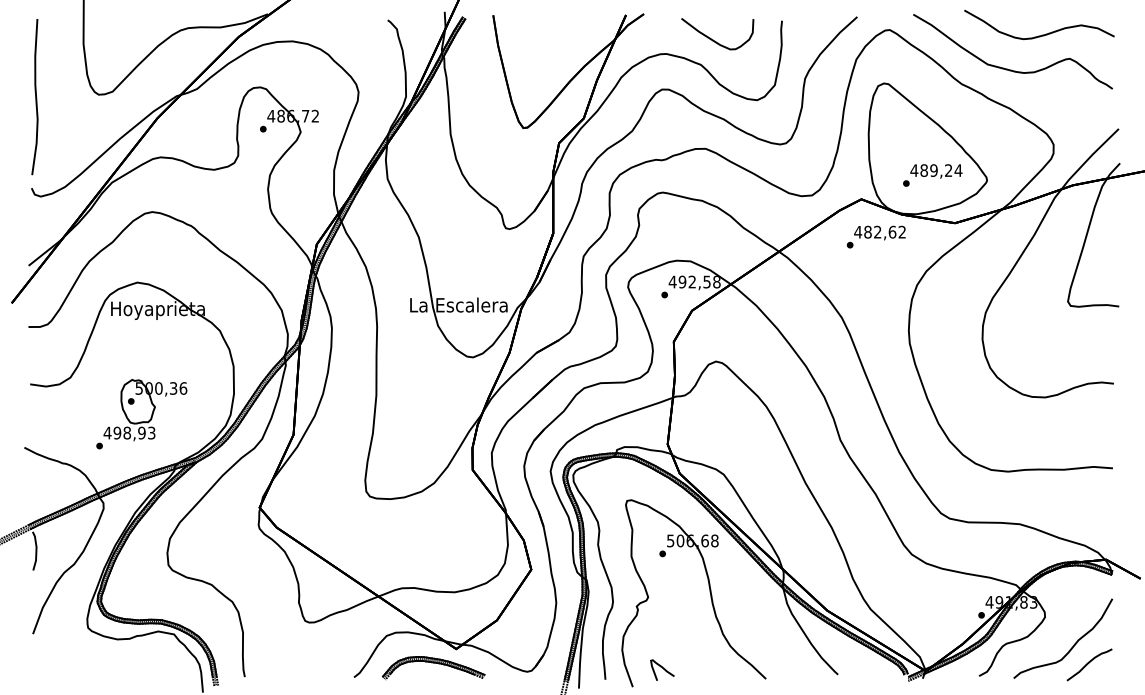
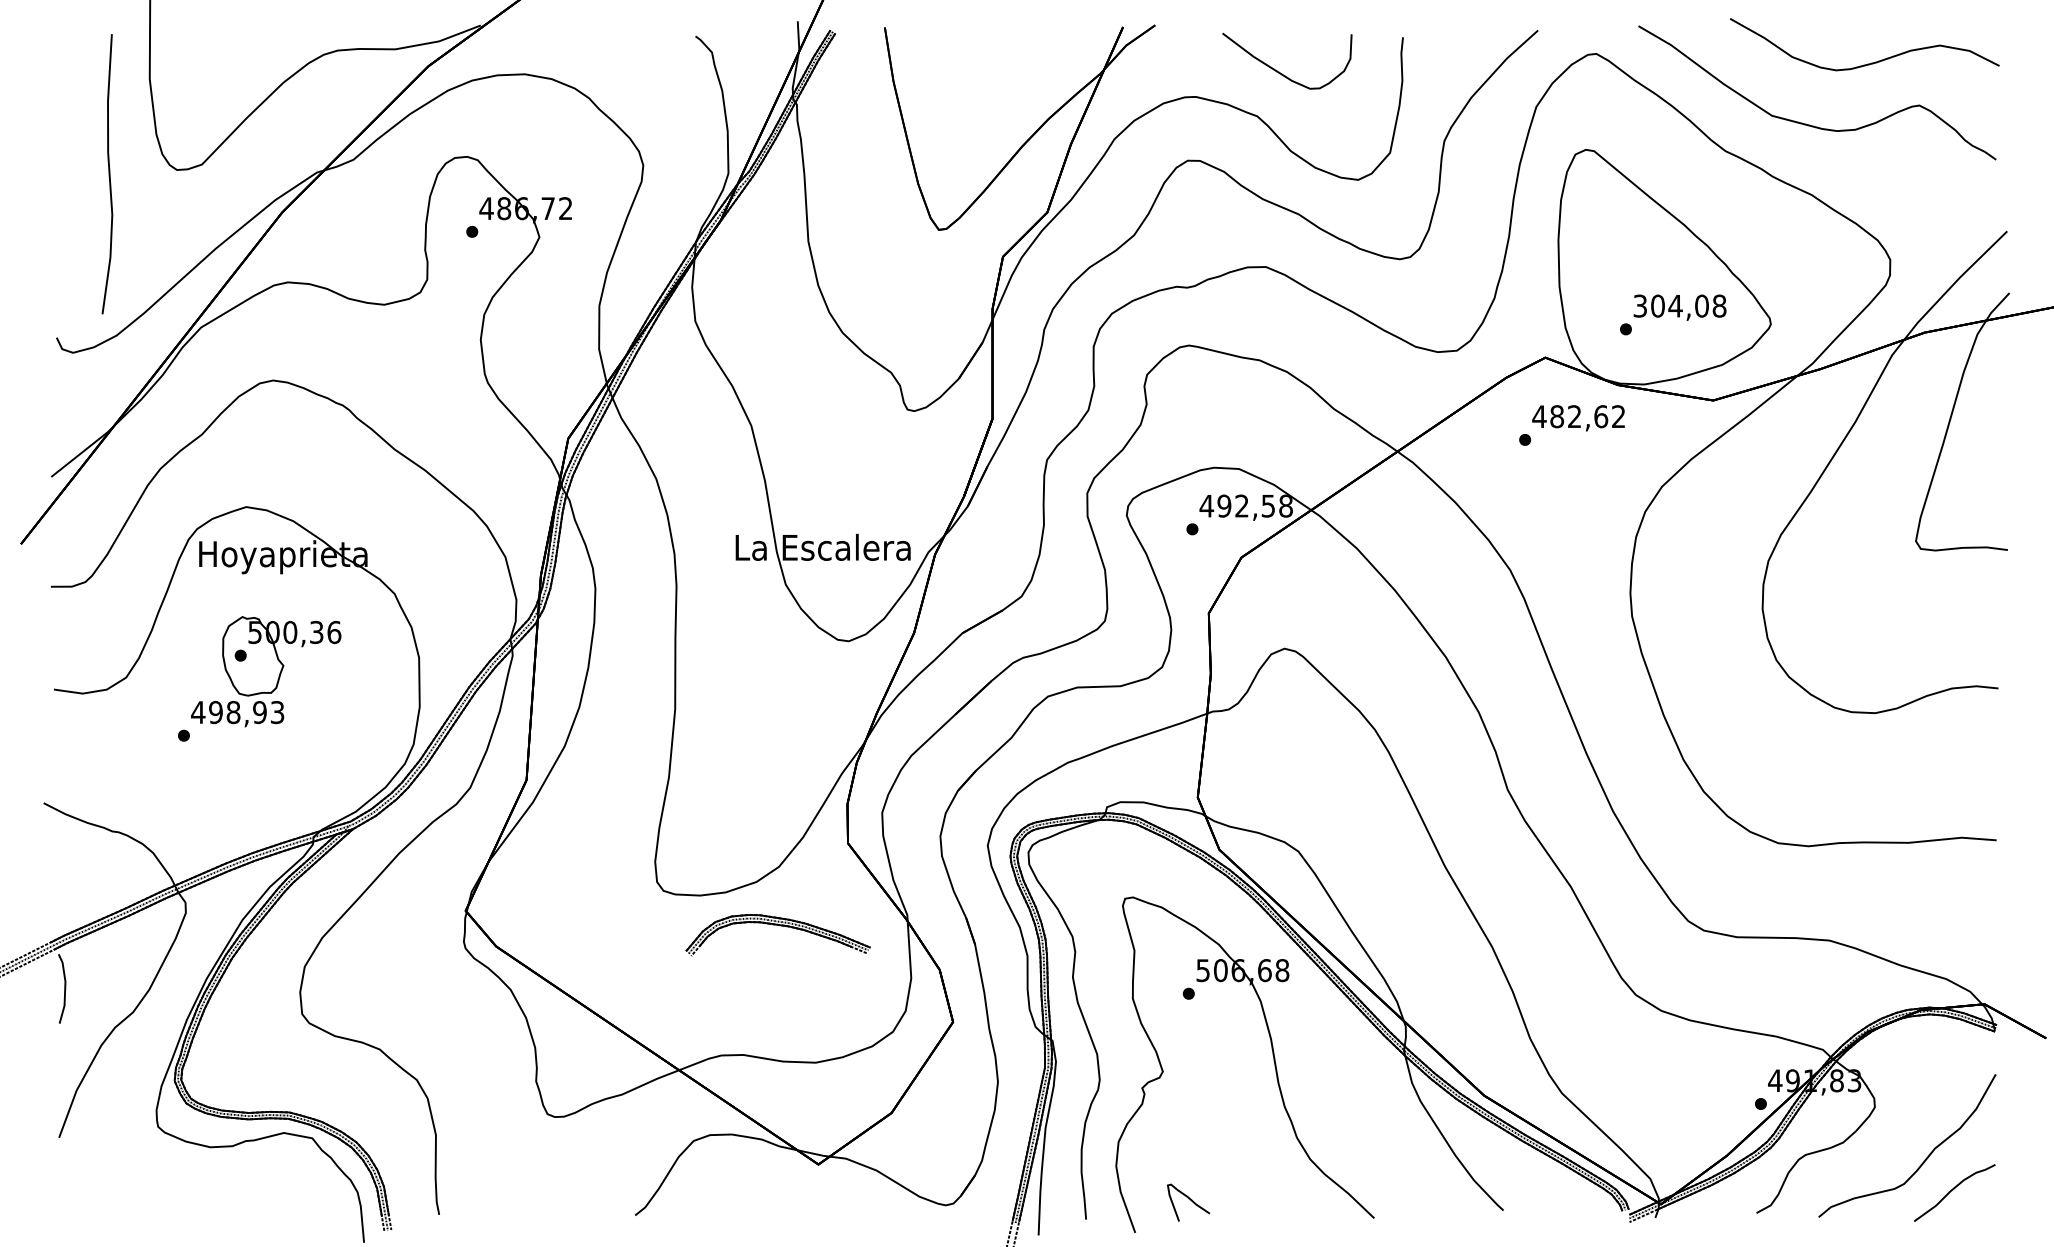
curve: (35, 97) -> (108, 174), moved
text: (936, 170) -> (1680, 305), 489,24 -> 304,08
part: (141, 414) -> (259, 679), moved
part: (433, 668) -> (777, 935), moved

